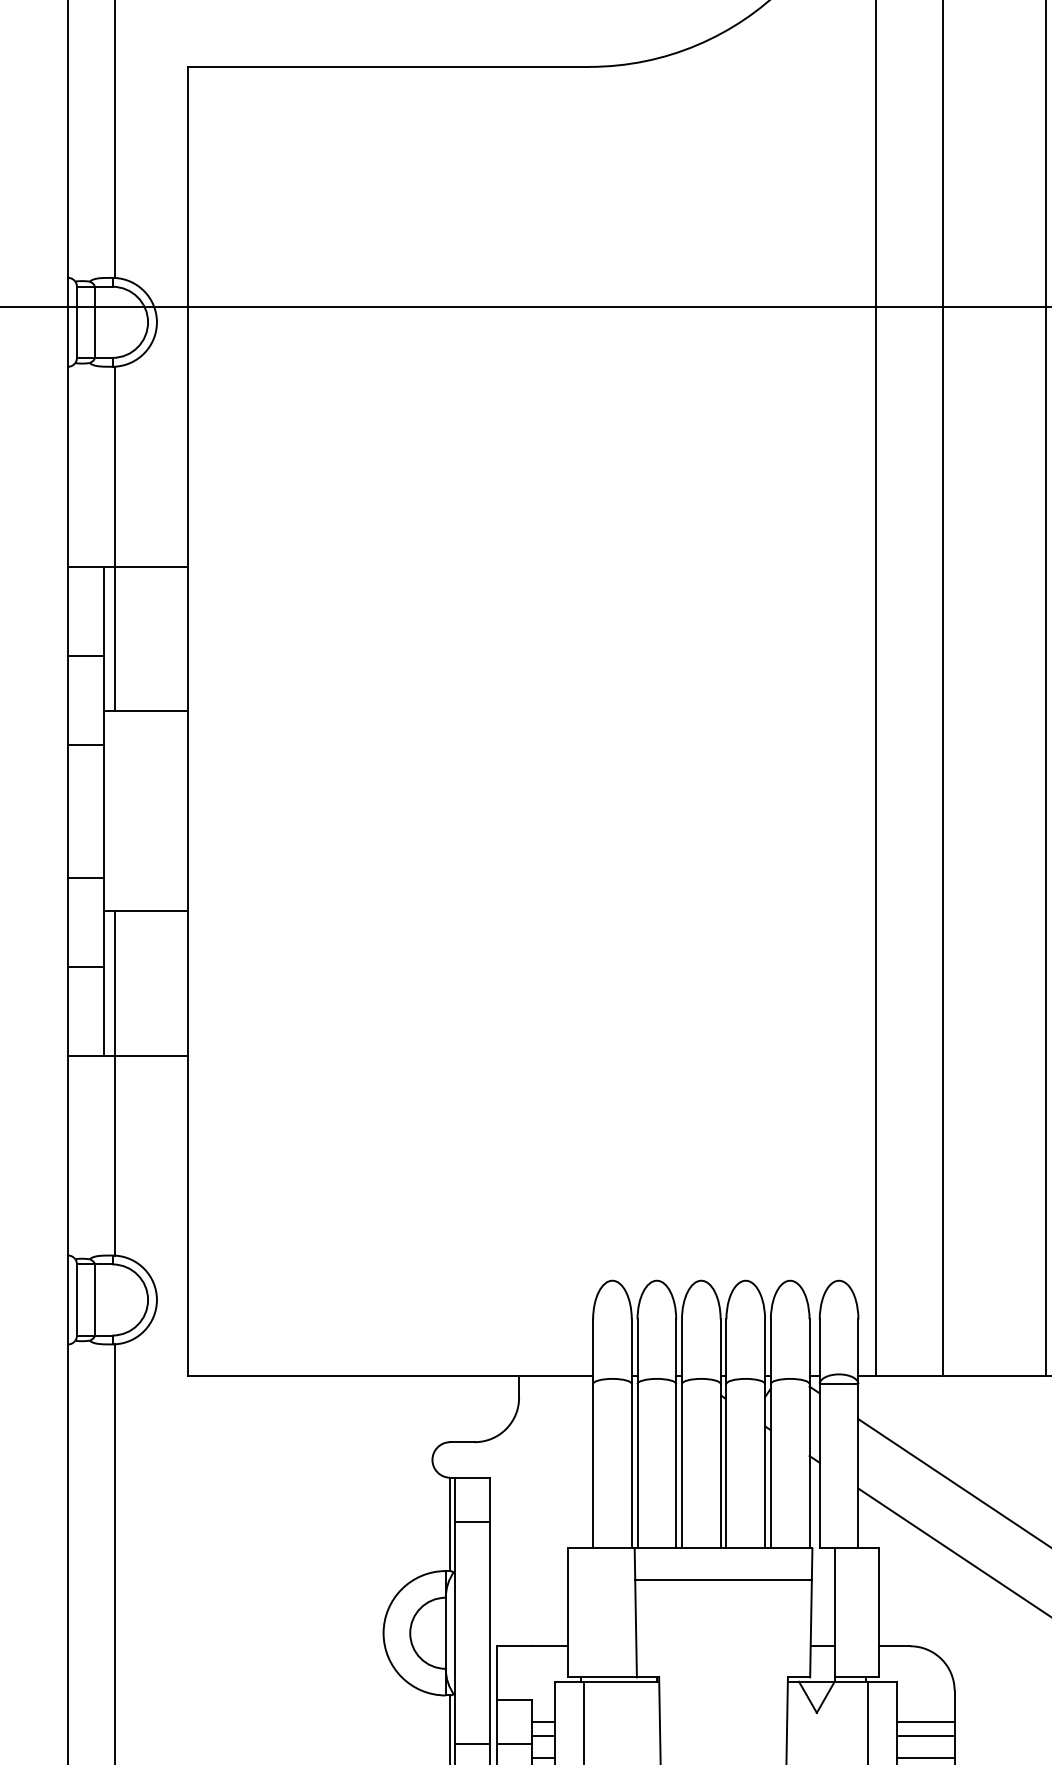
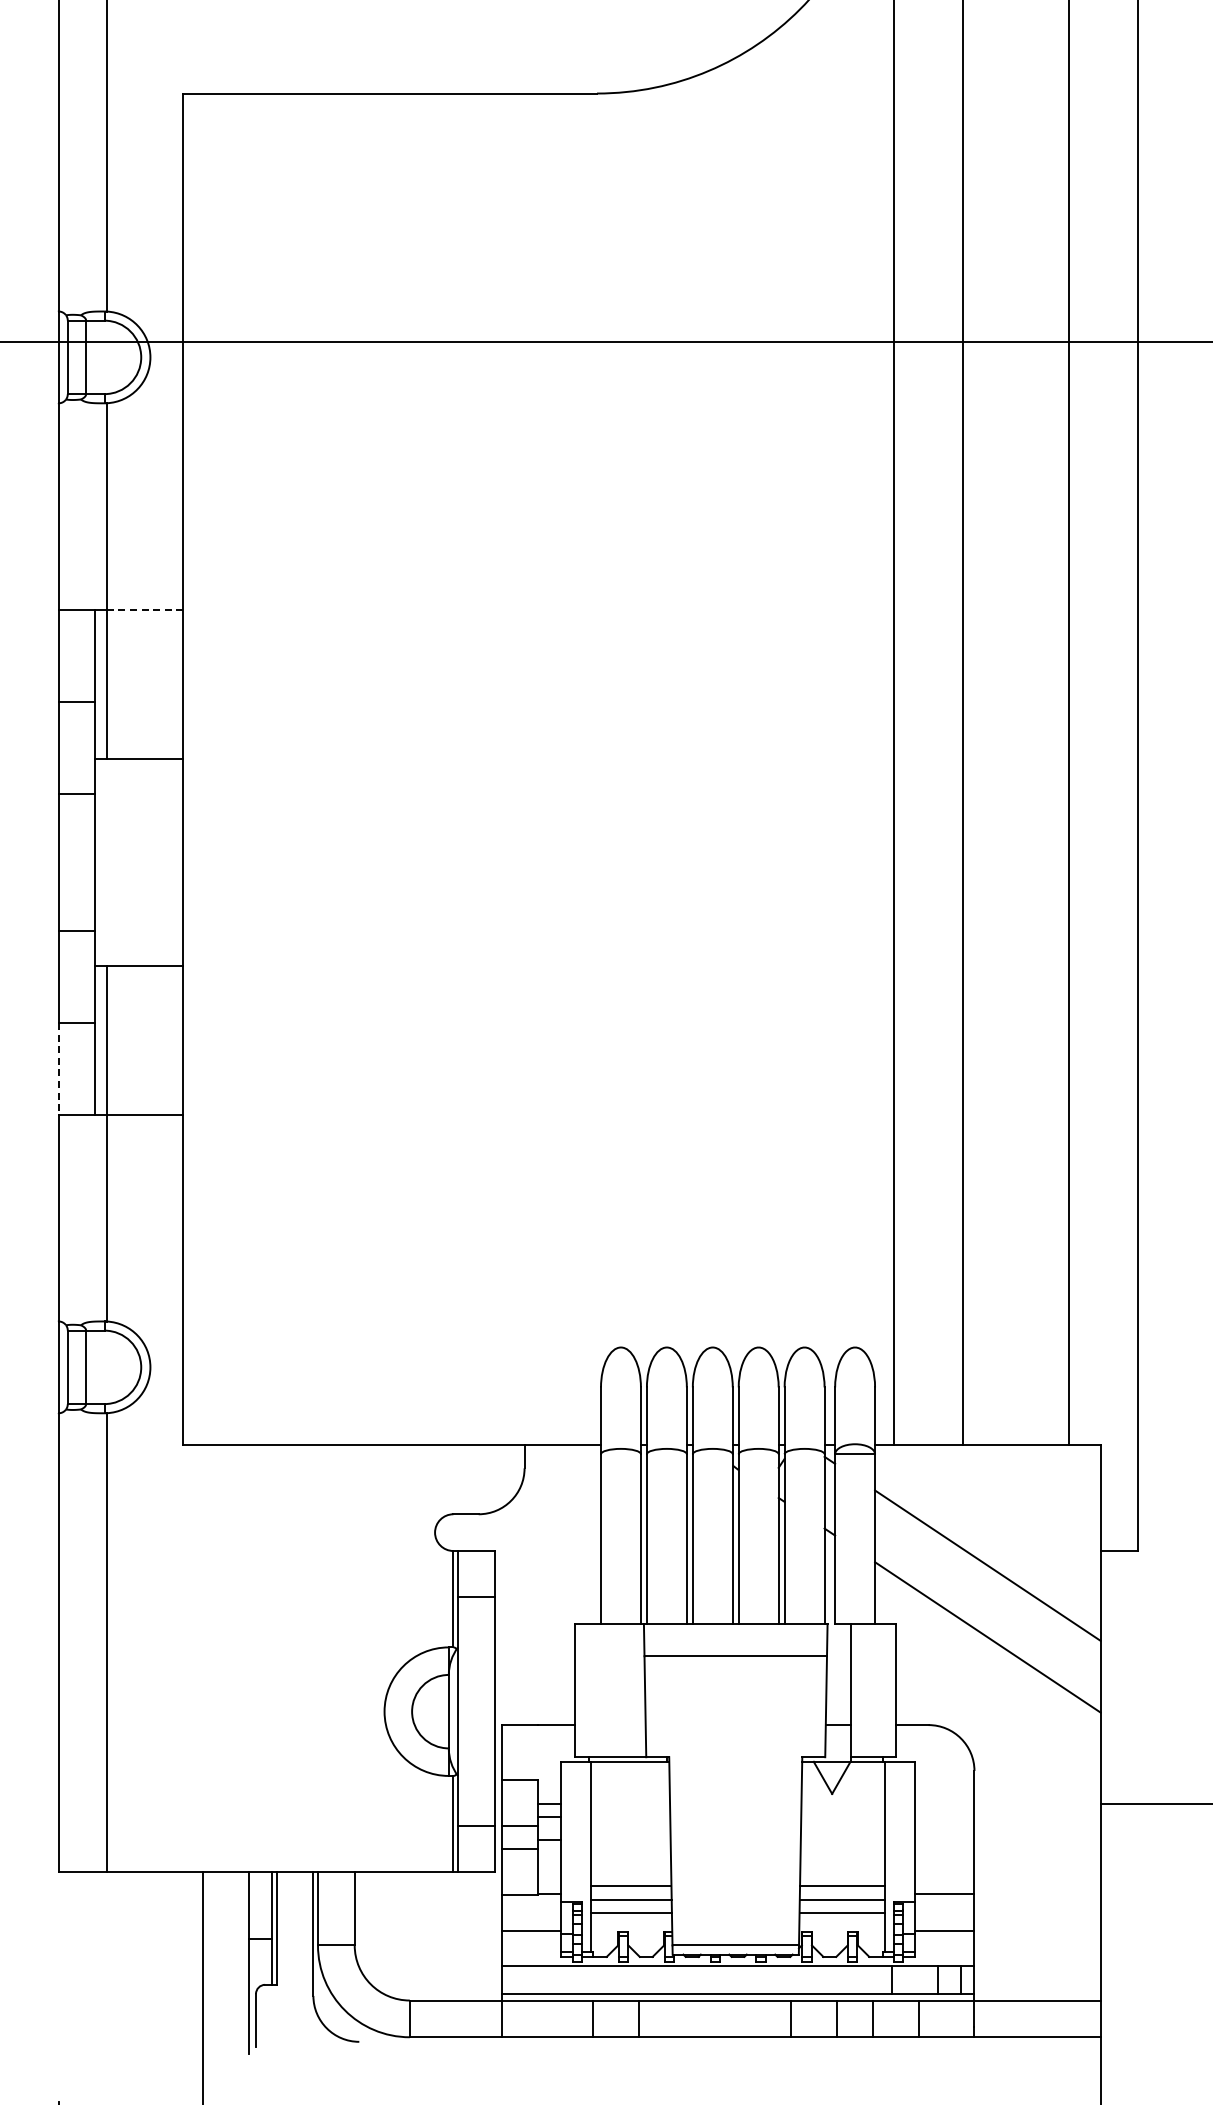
line: (151, 566) -> (144, 609), solid -> dashed
line: (67, 1010) -> (58, 1068), solid -> dashed
line: (925, 1722) -> (944, 1803), removed
line: (925, 1735) -> (944, 1817), removed
line: (925, 1757) -> (944, 1840), removed

